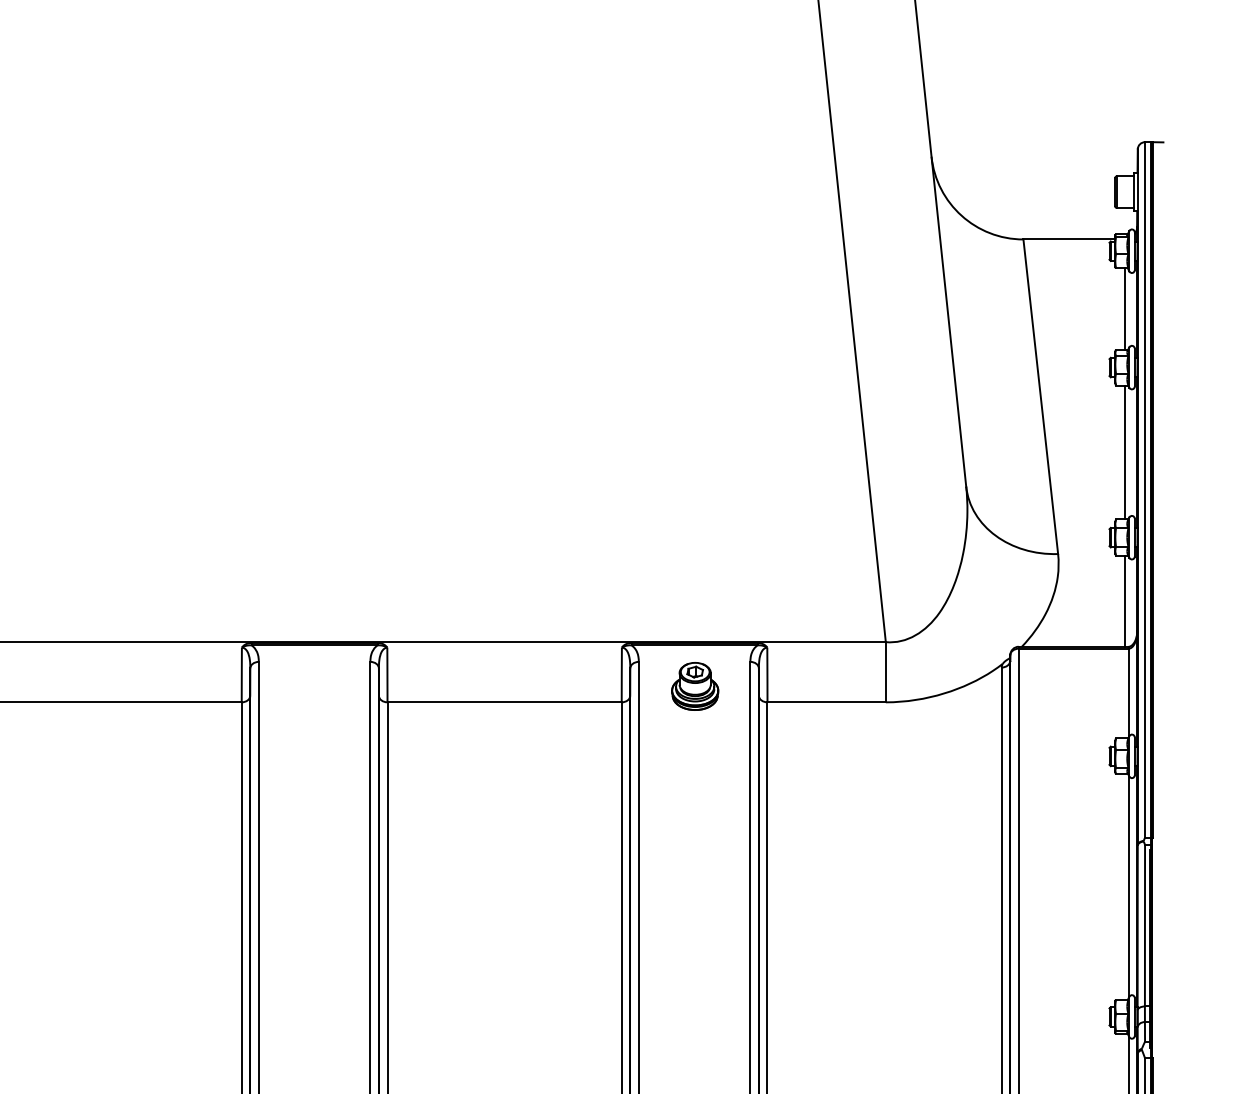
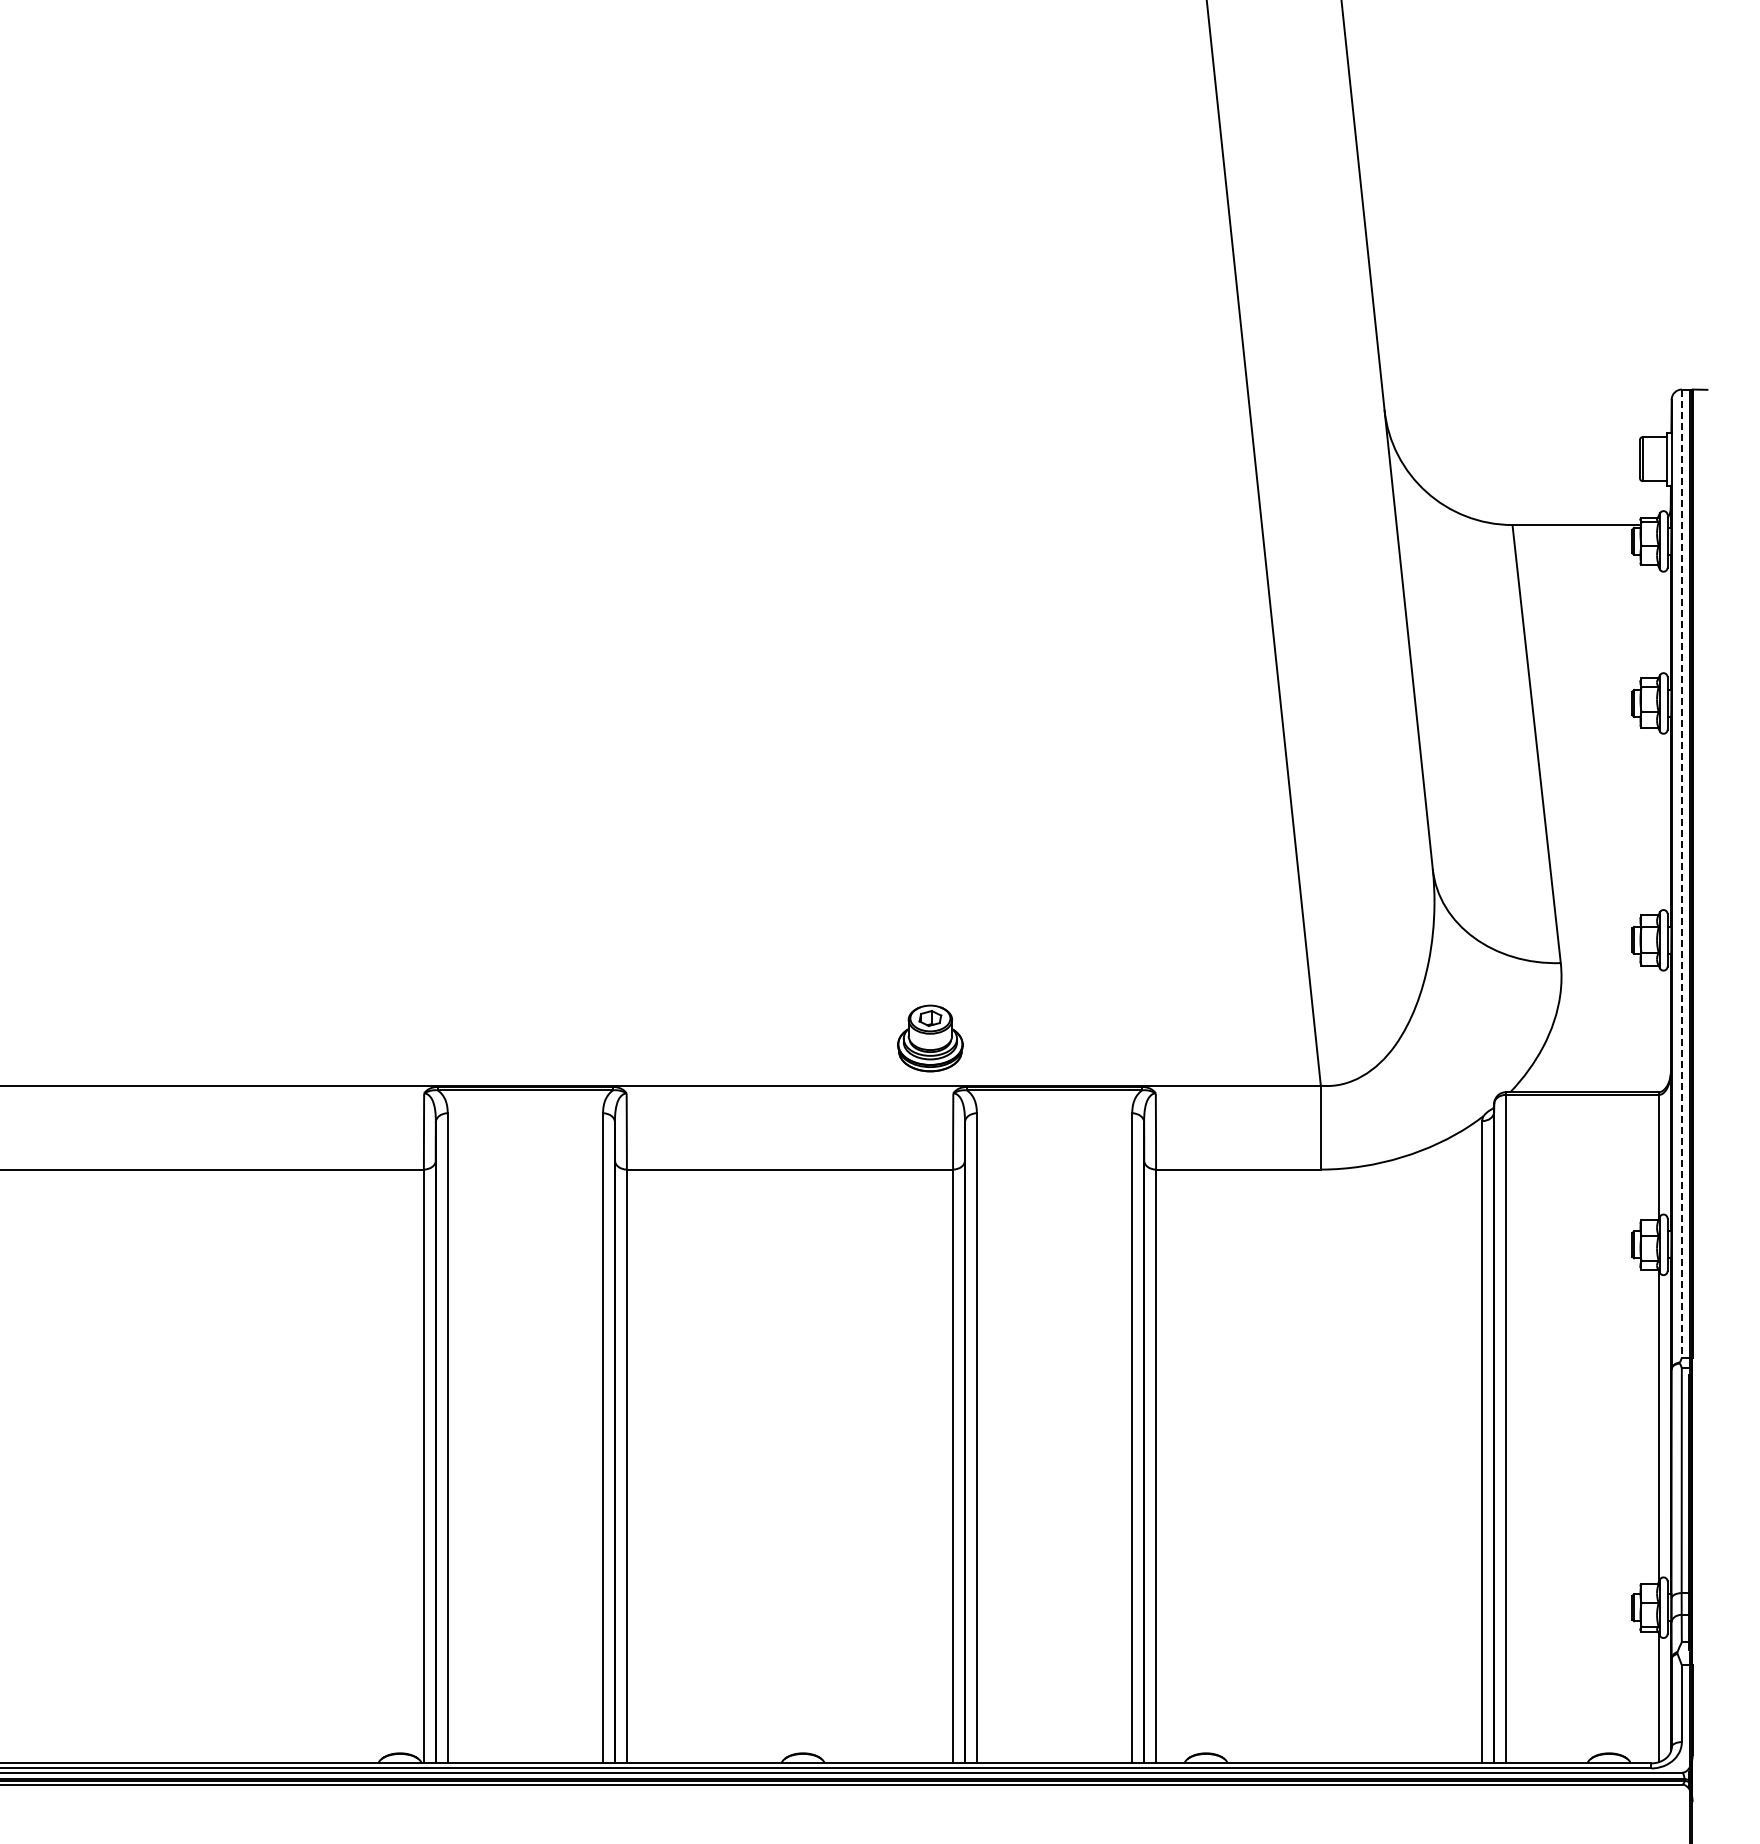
line: (1124, 308) -> (1653, 621), removed
line: (1124, 452) -> (1653, 821), removed
line: (1144, 490) -> (1681, 874), solid -> dashed
line: (1124, 601) -> (1653, 1028), removed
part: (695, 686) -> (930, 1038), moved

